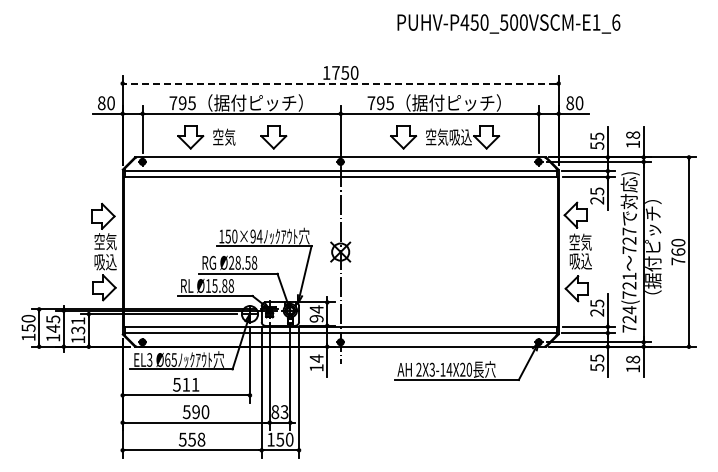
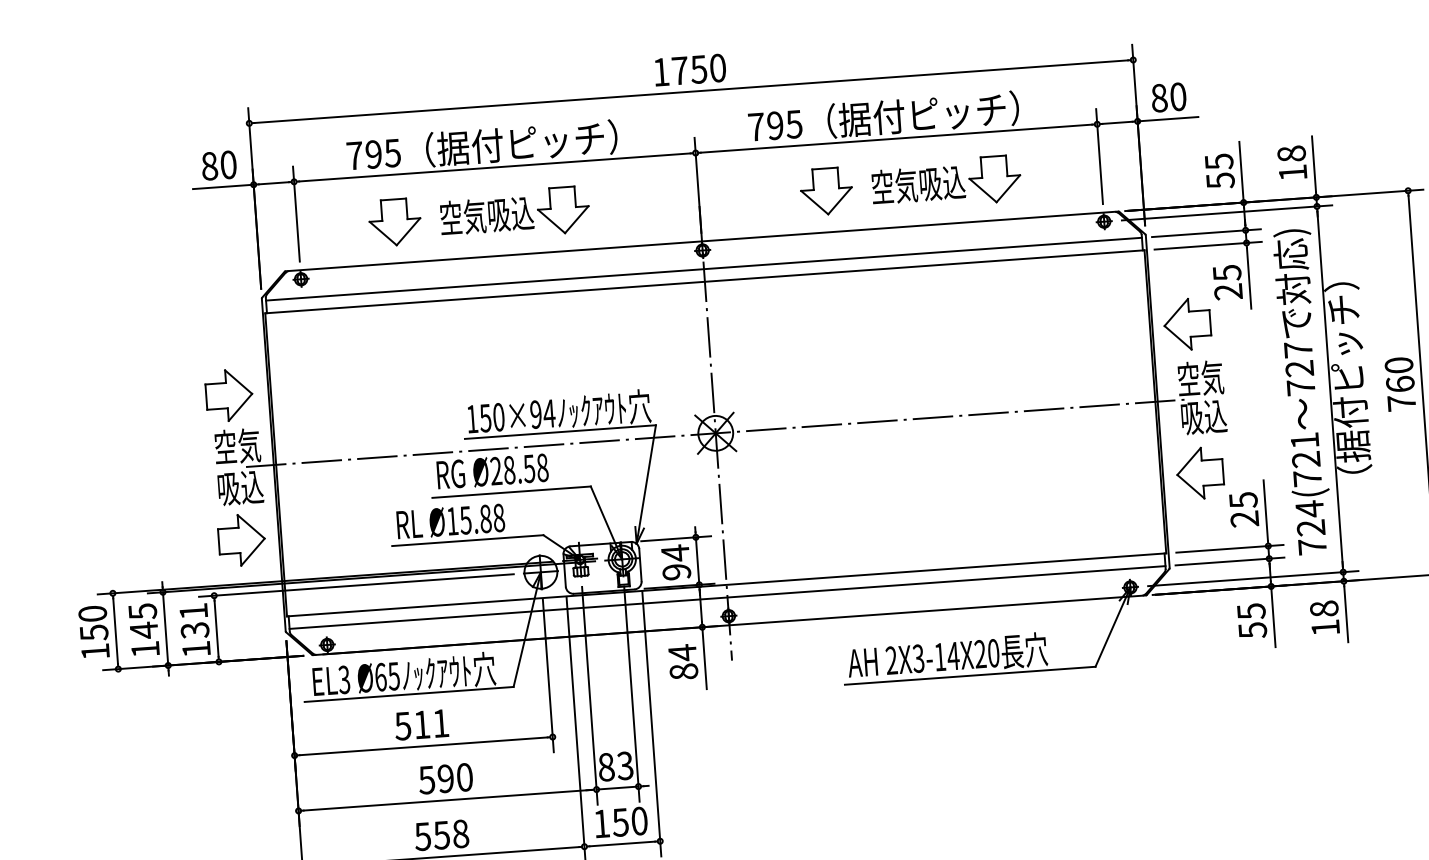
line: (340, 83) -> (690, 91), dashed -> solid
text: (247, 137) -> (510, 214), 空気 -> 空気吸込
line: (340, 252) -> (715, 434), added
text: (316, 367) -> (683, 670), 14 -> 84

